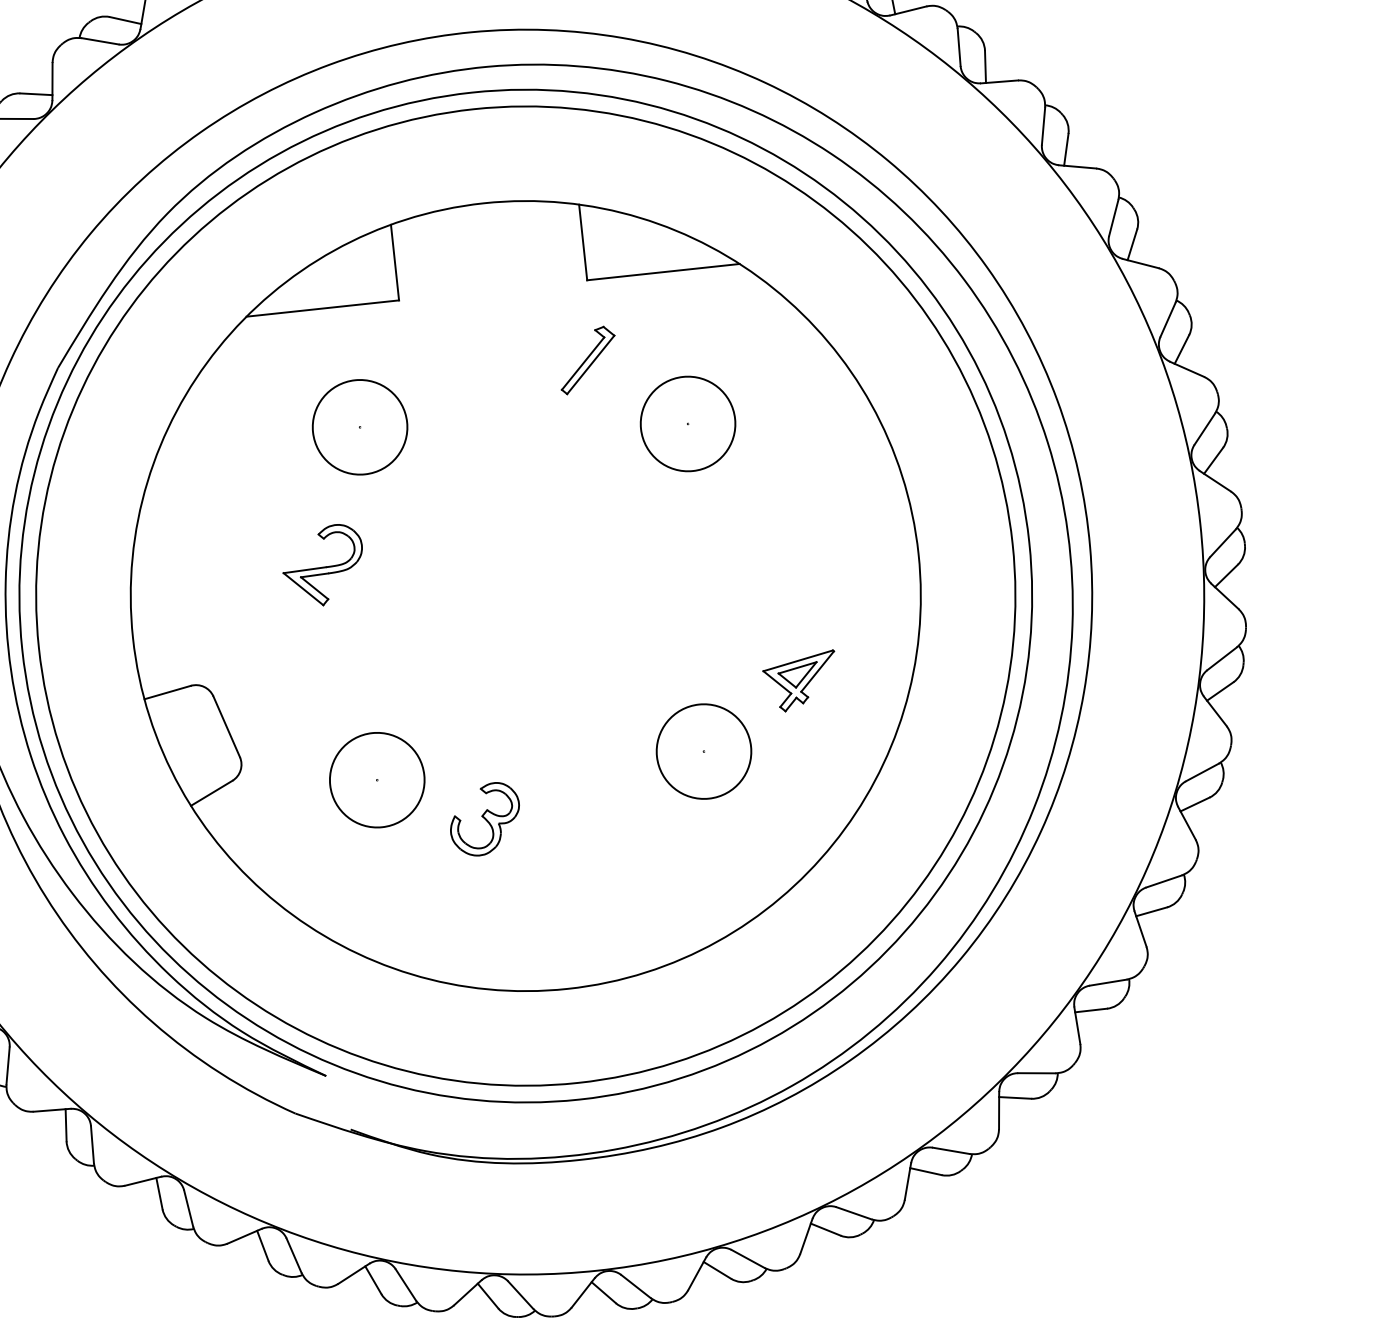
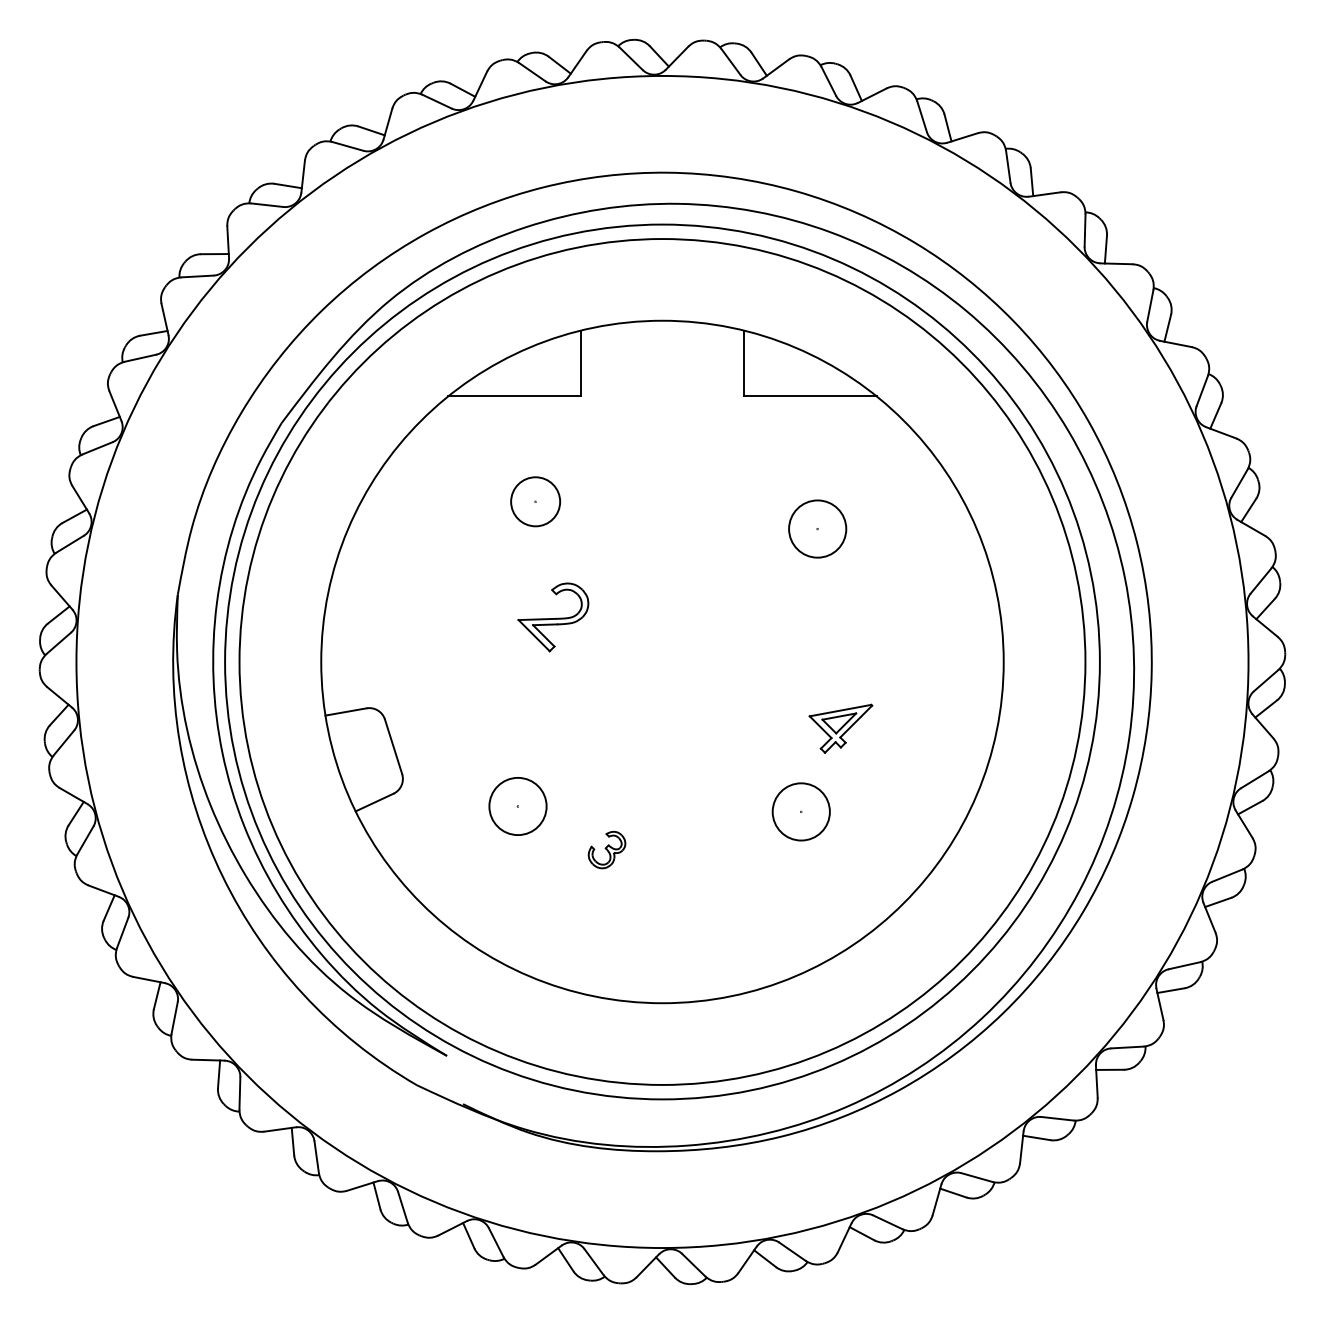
part: (587, 359) -> (737, 464), removed
circle: (687, 423) -> (817, 528), size x0.7
circle: (359, 426) -> (535, 501), size x0.6
part: (323, 565) -> (553, 617), moved
part: (800, 681) -> (840, 728), moved
circle: (704, 751) -> (801, 811), size x0.7
circle: (376, 780) -> (517, 806), size x0.7
part: (484, 818) -> (606, 849), size x0.6

